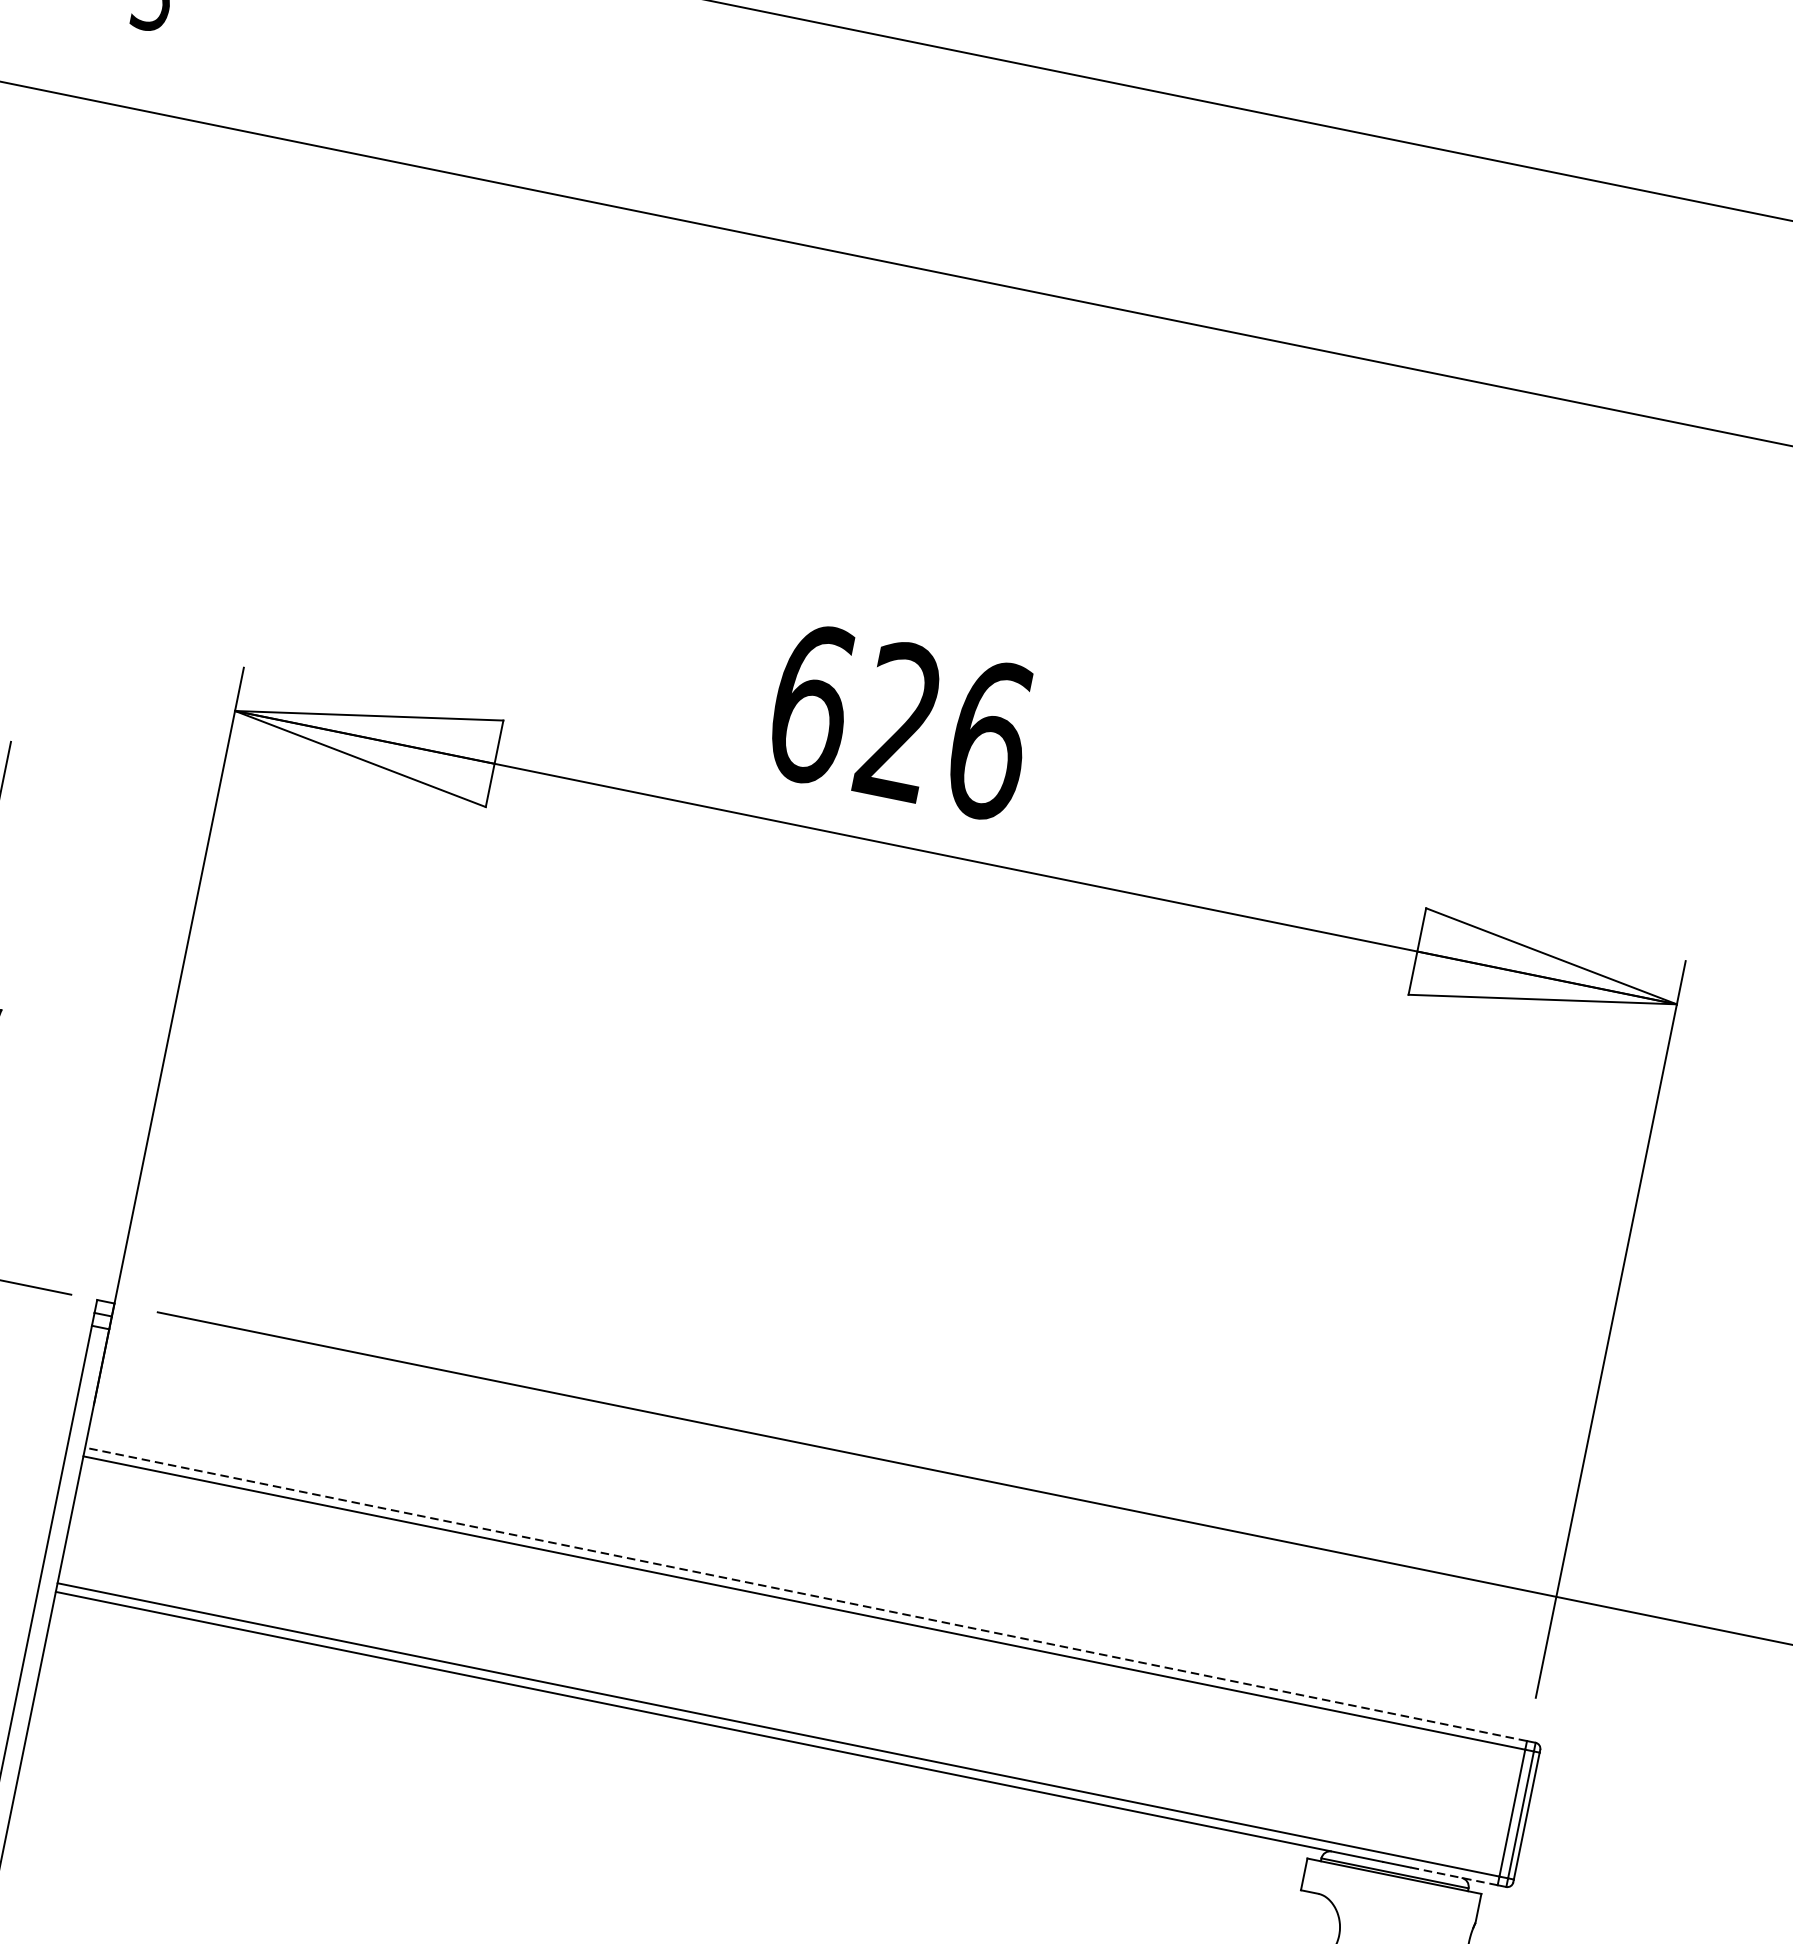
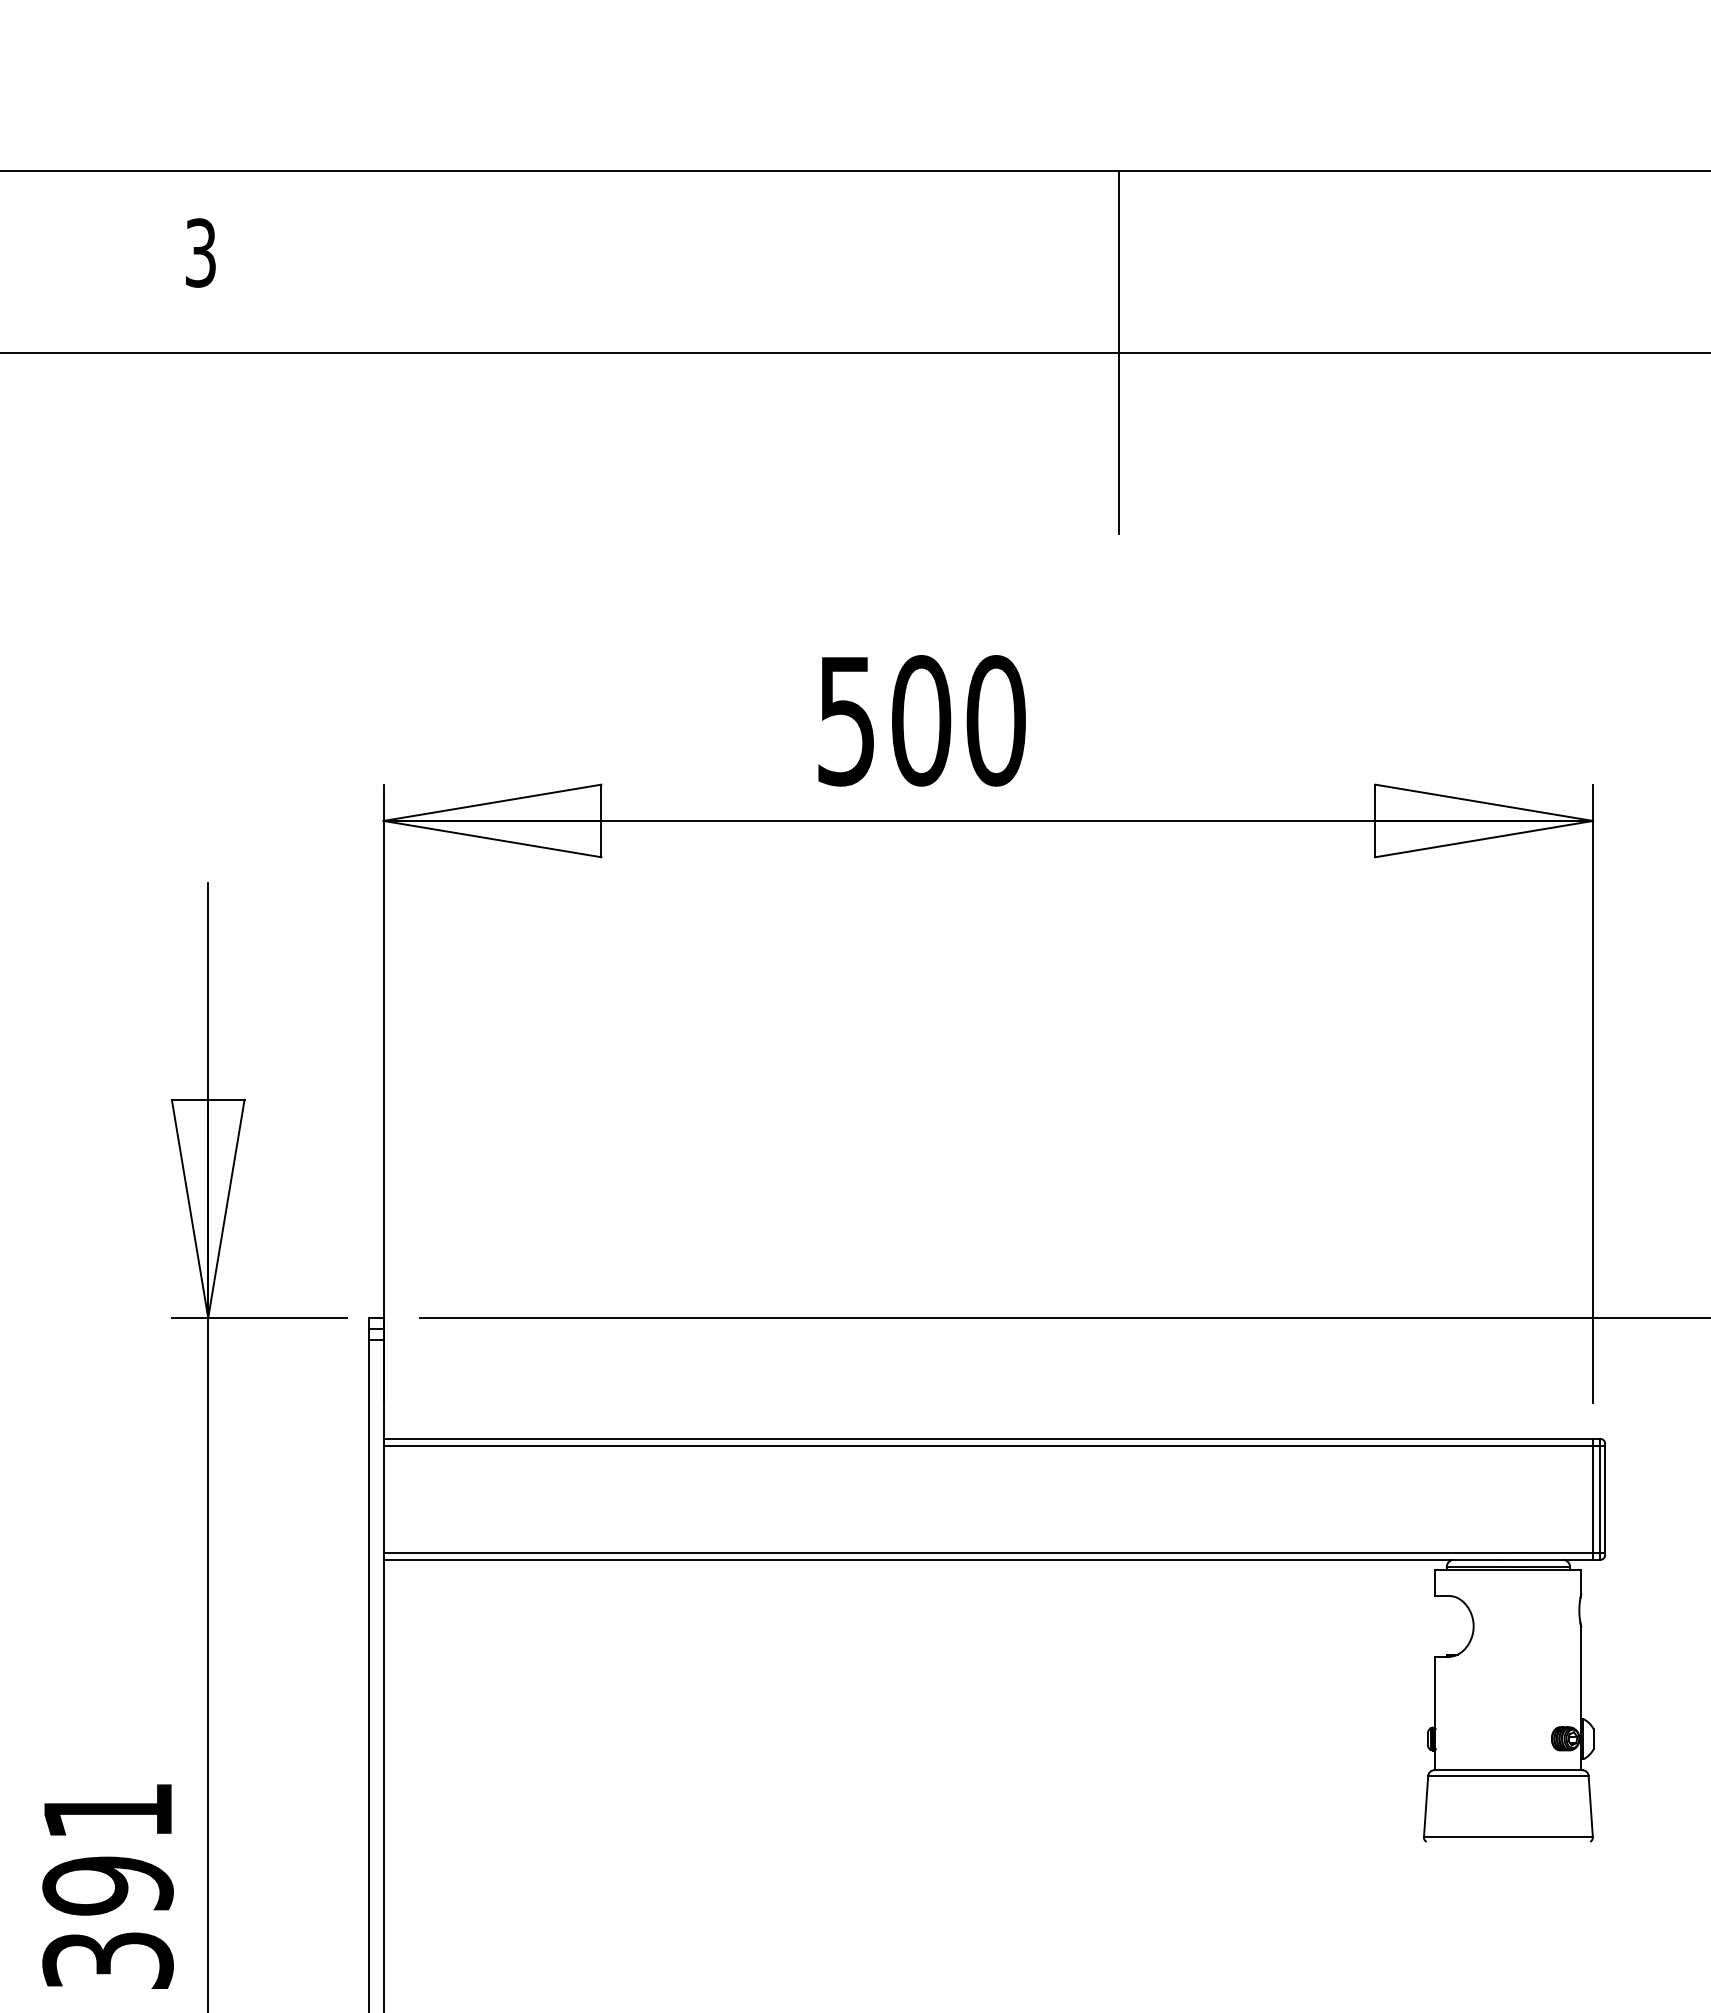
line: (1224, 330) -> (1118, 352), added
text: (900, 721) -> (921, 720), 626 -> 500
line: (806, 1593) -> (988, 1438), dashed -> solid
line: (1454, 1875) -> (1556, 1559), dashed -> solid

